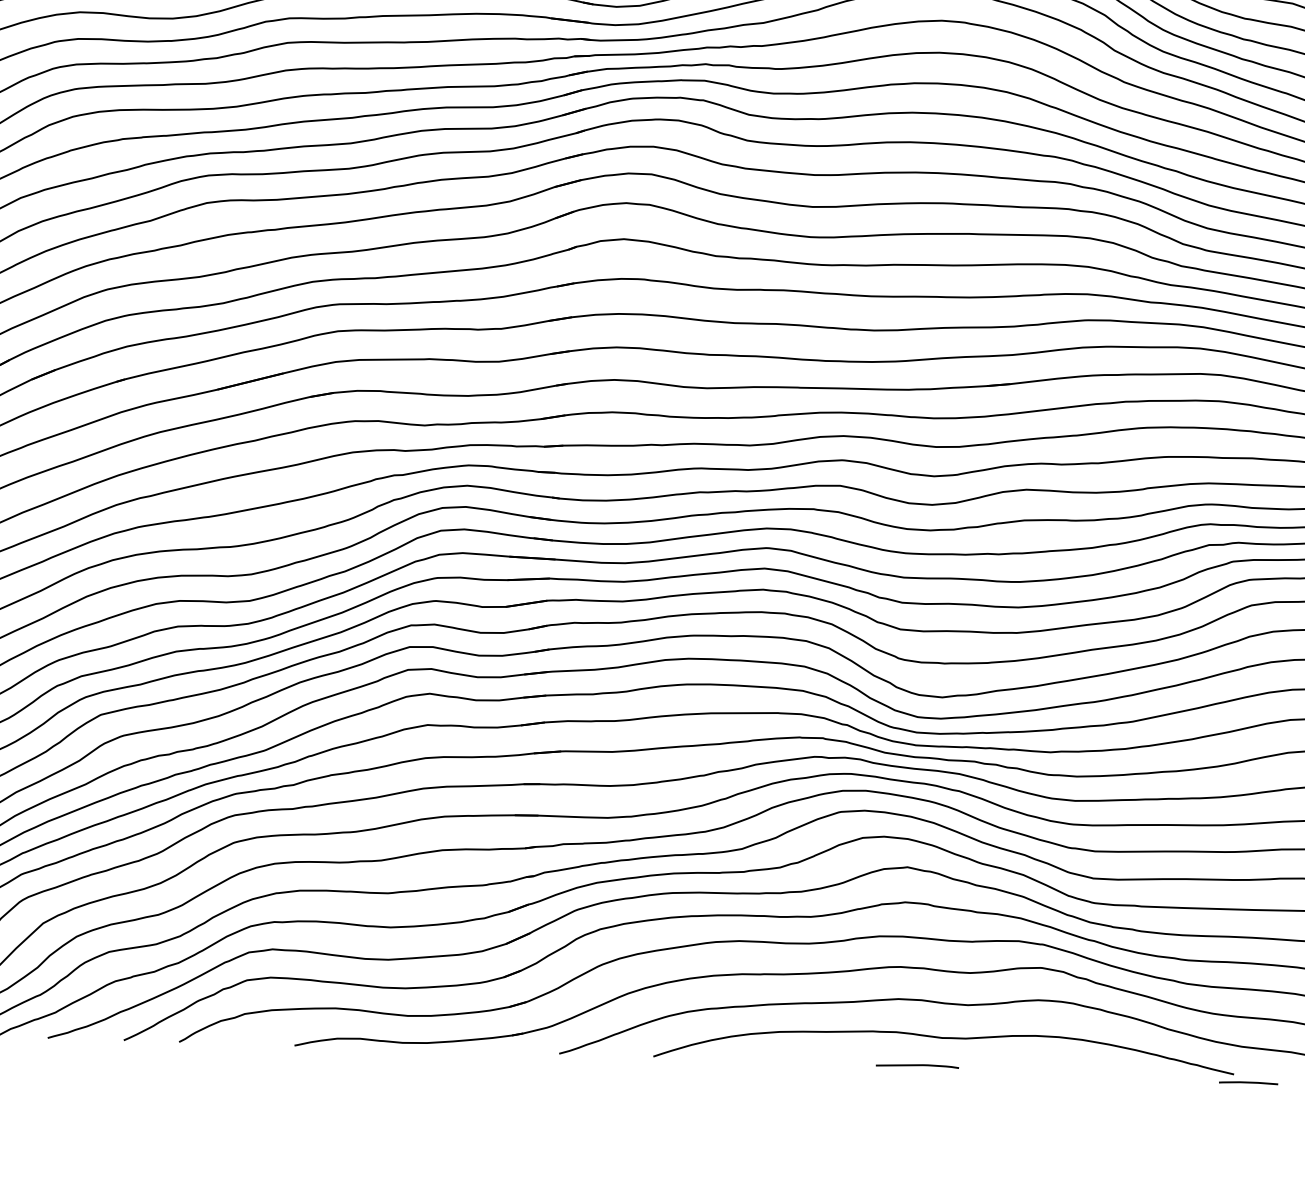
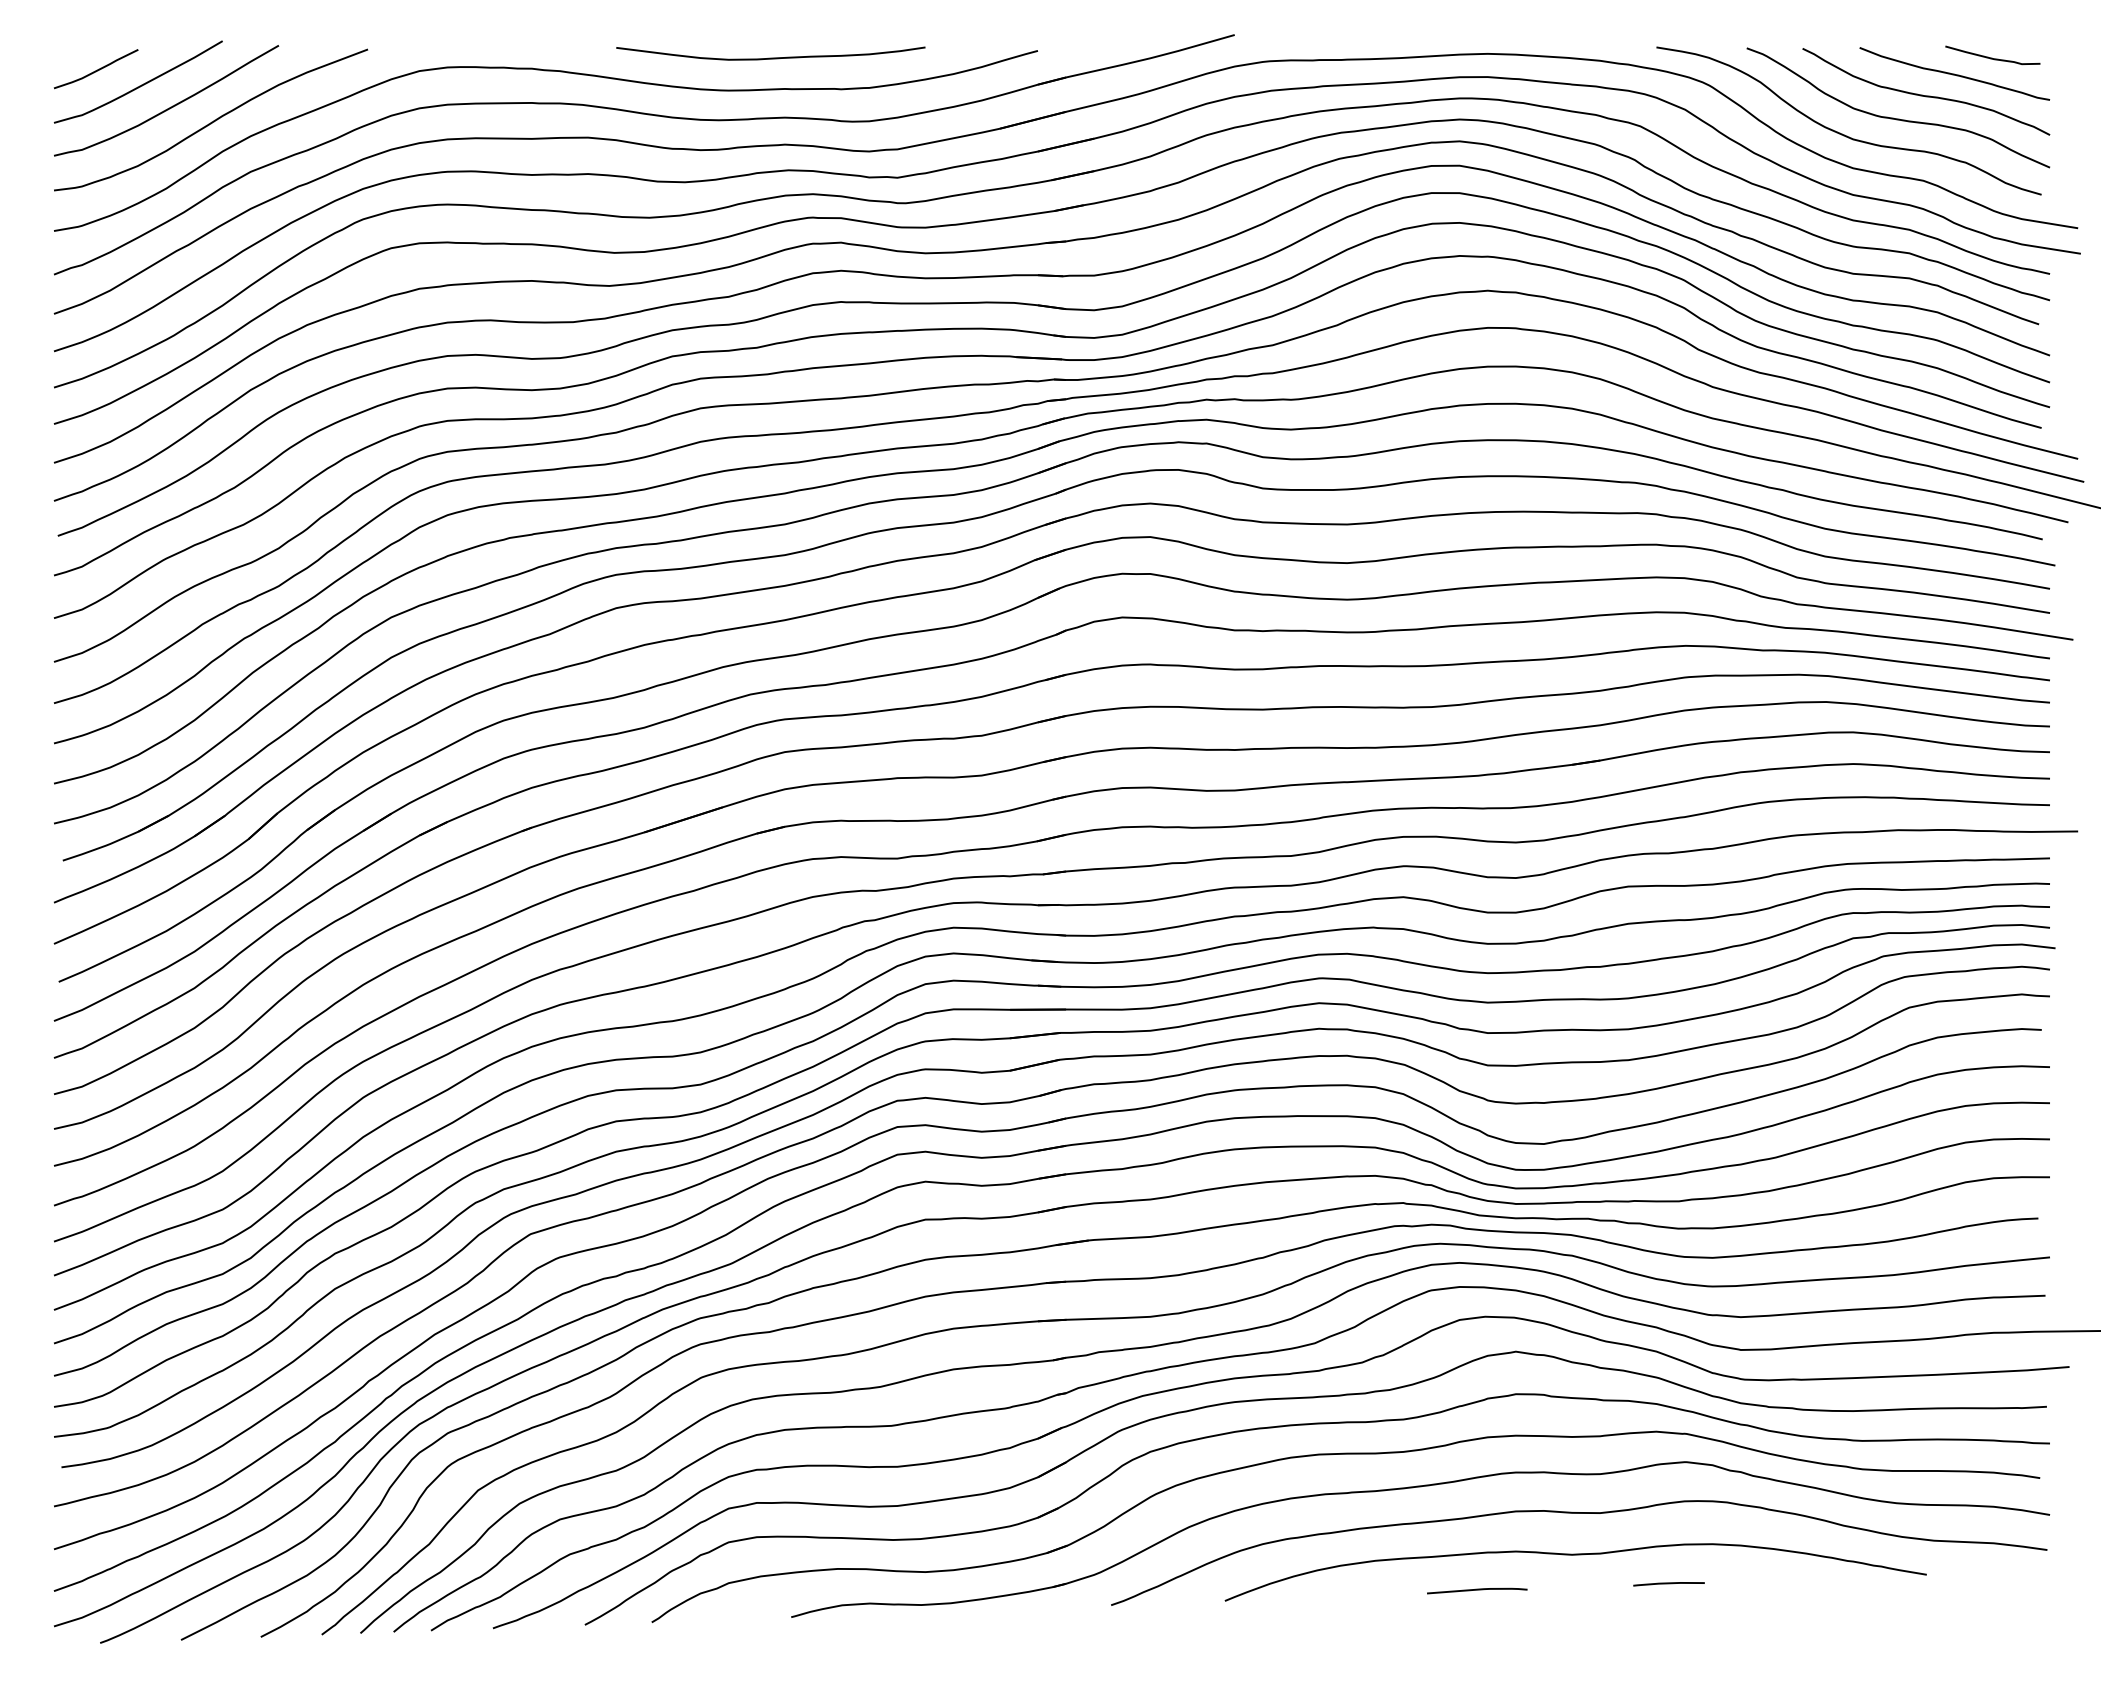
curve: (917, 1065) -> (1477, 1590), moved
line: (1248, 1083) -> (1668, 1584), moved

